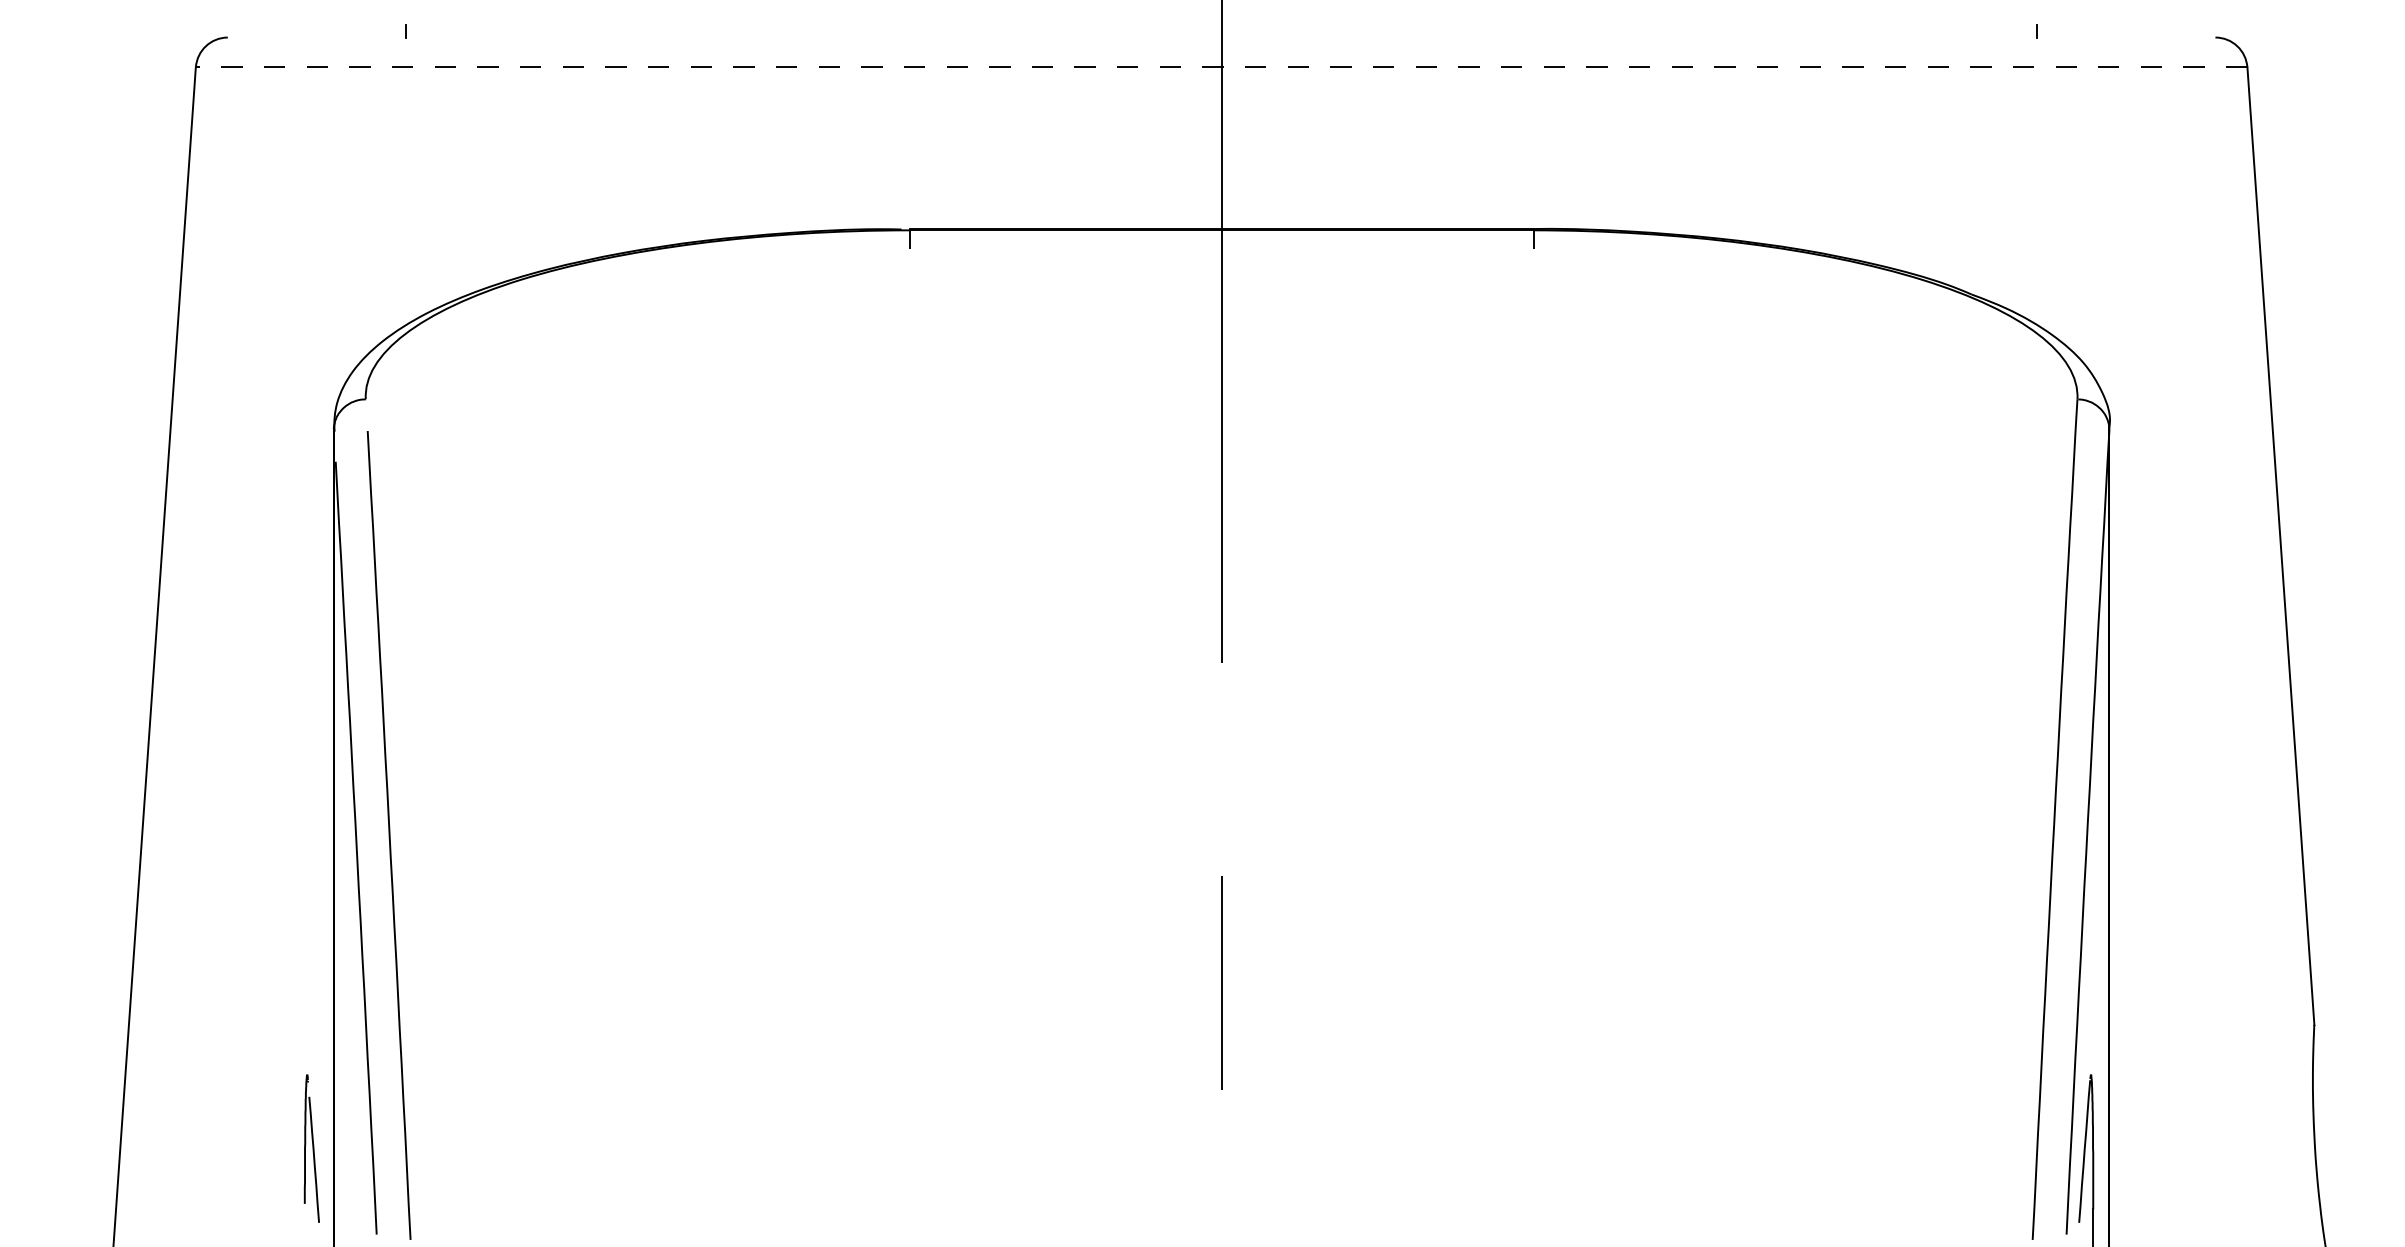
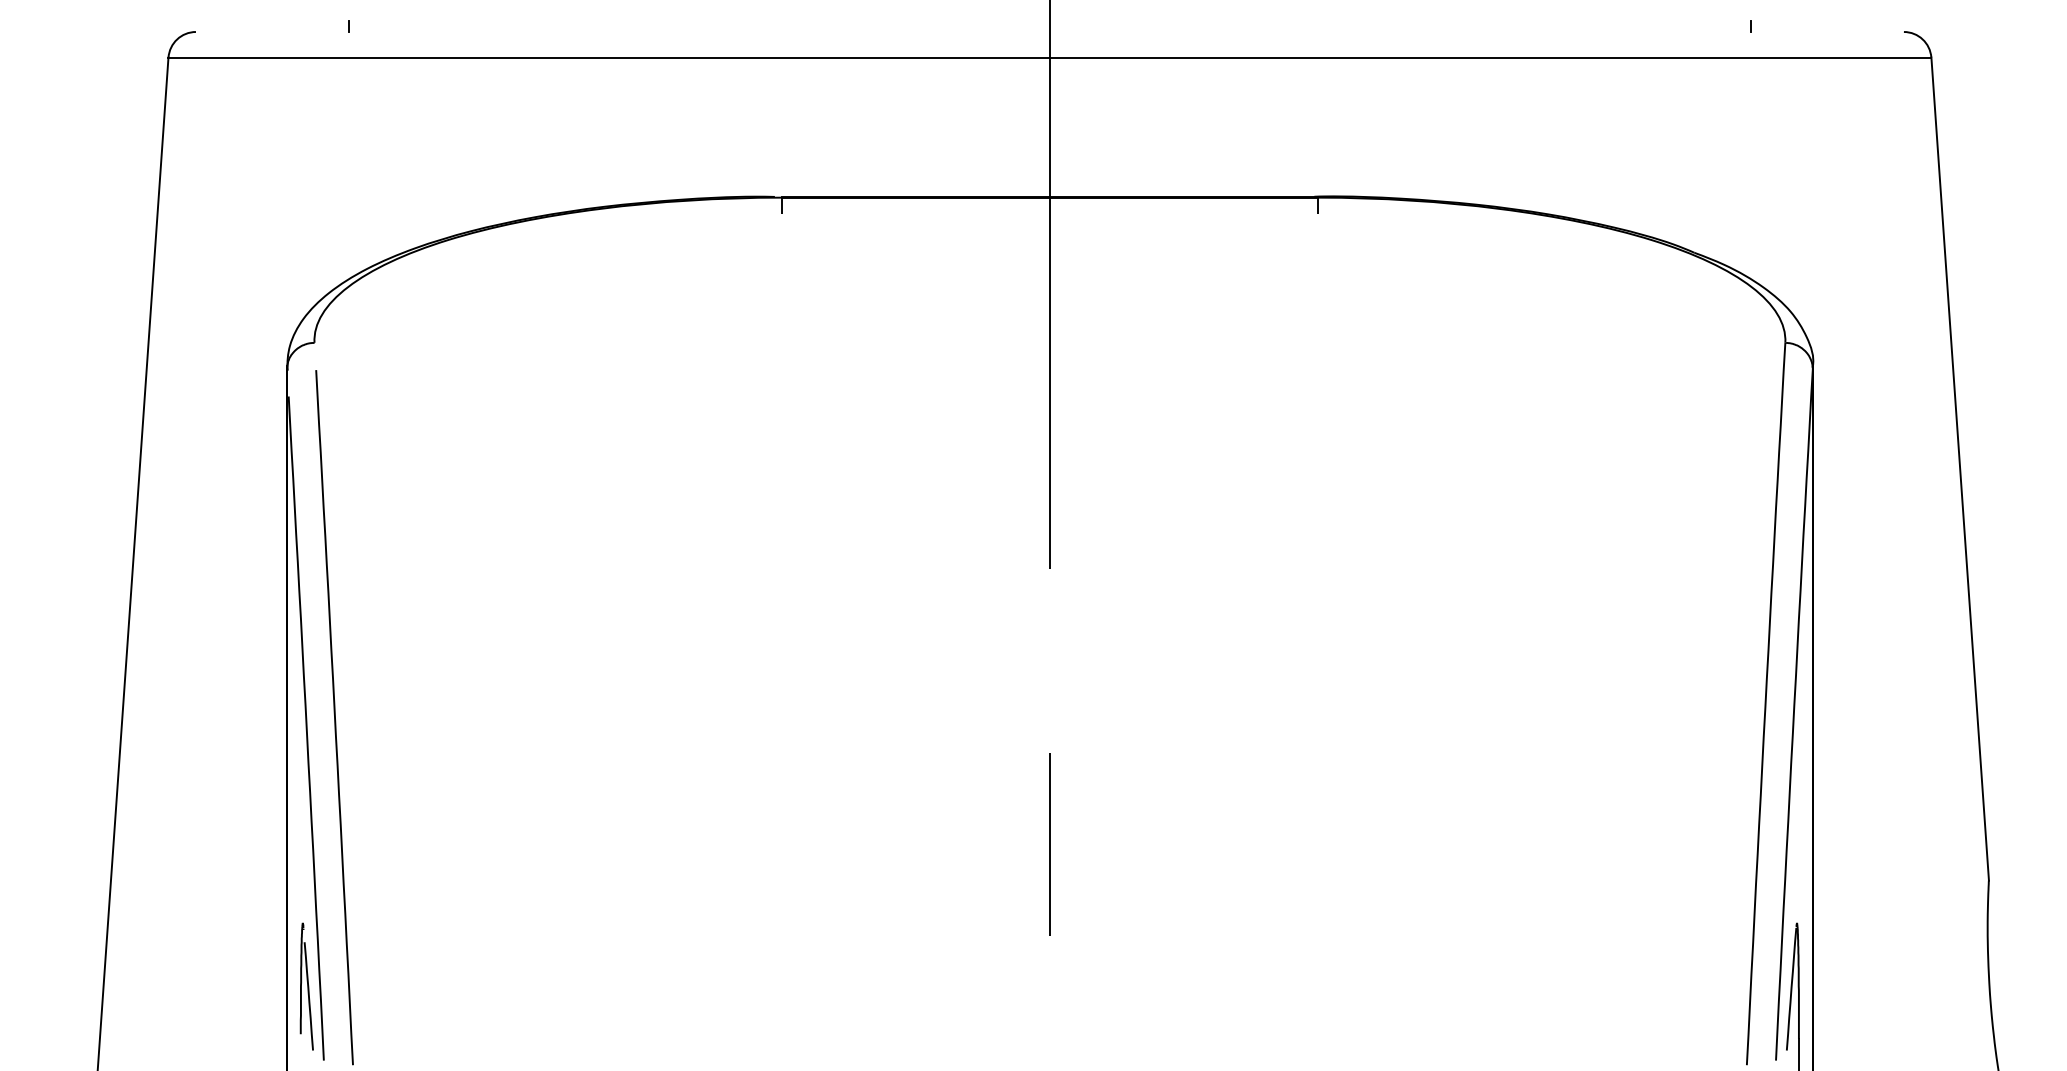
line: (1221, 67) -> (1049, 57), dashed -> solid
part: (311, 1148) -> (306, 986), moved

